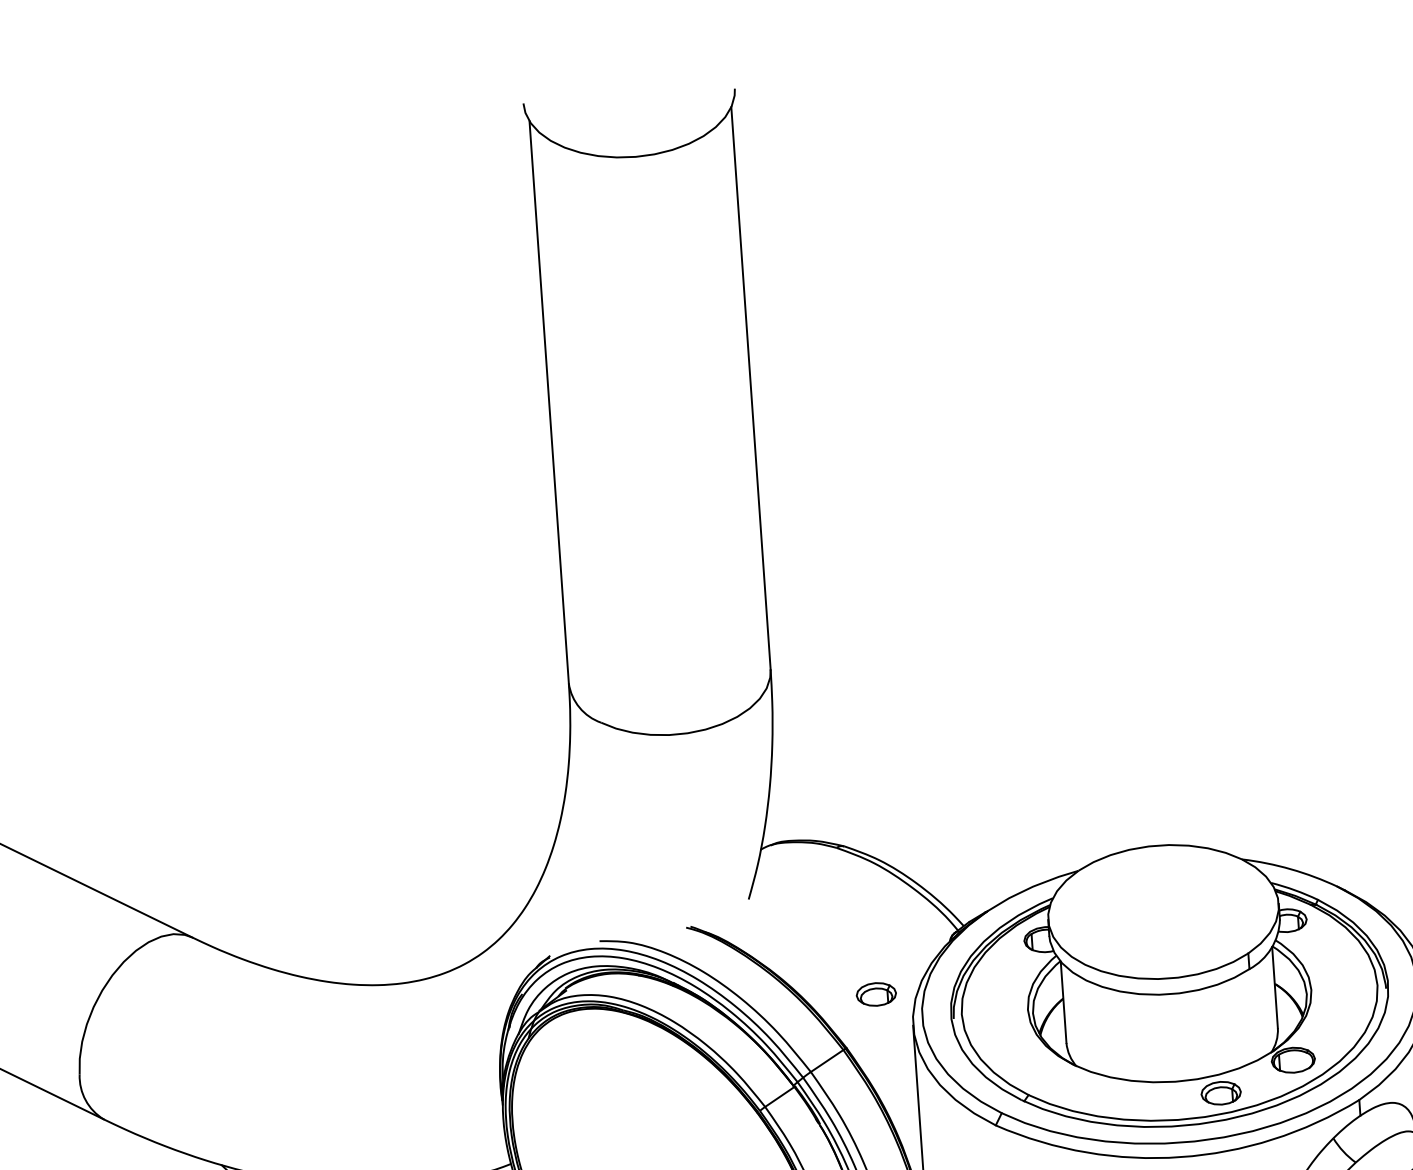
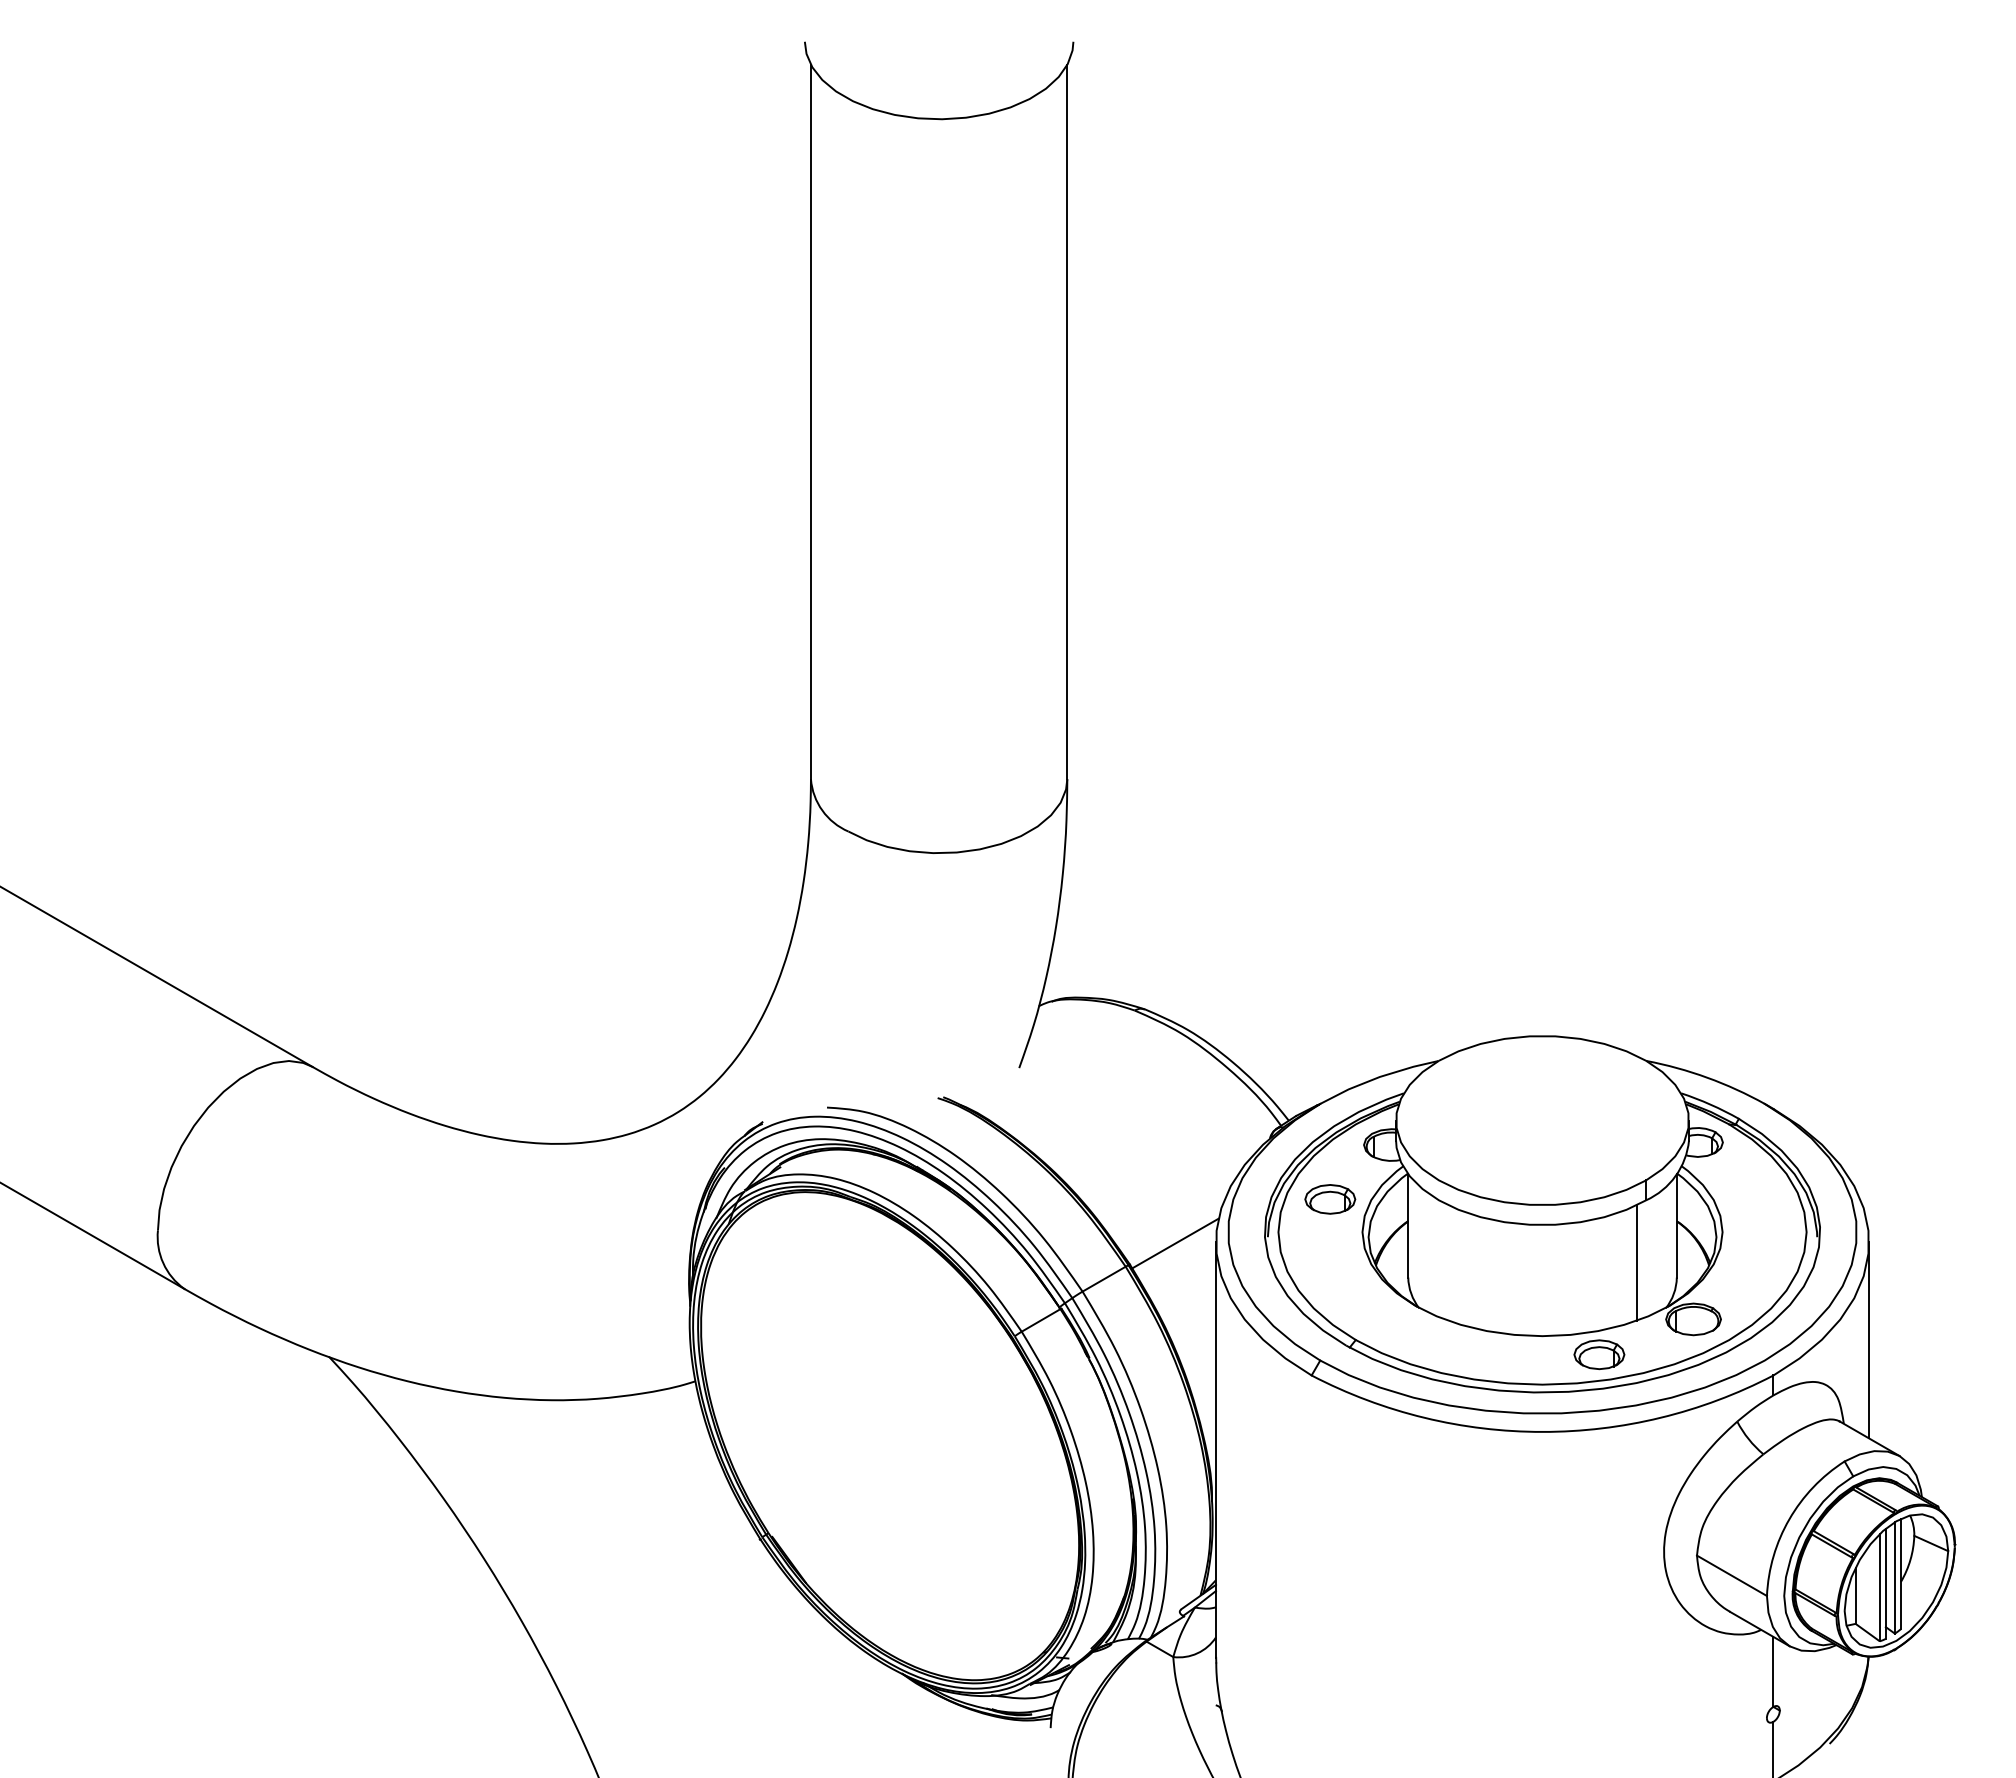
part: (876, 994) -> (1330, 1199), moved
line: (1246, 1018) -> (1637, 1262), added
line: (881, 1029) -> (1175, 1243), added

